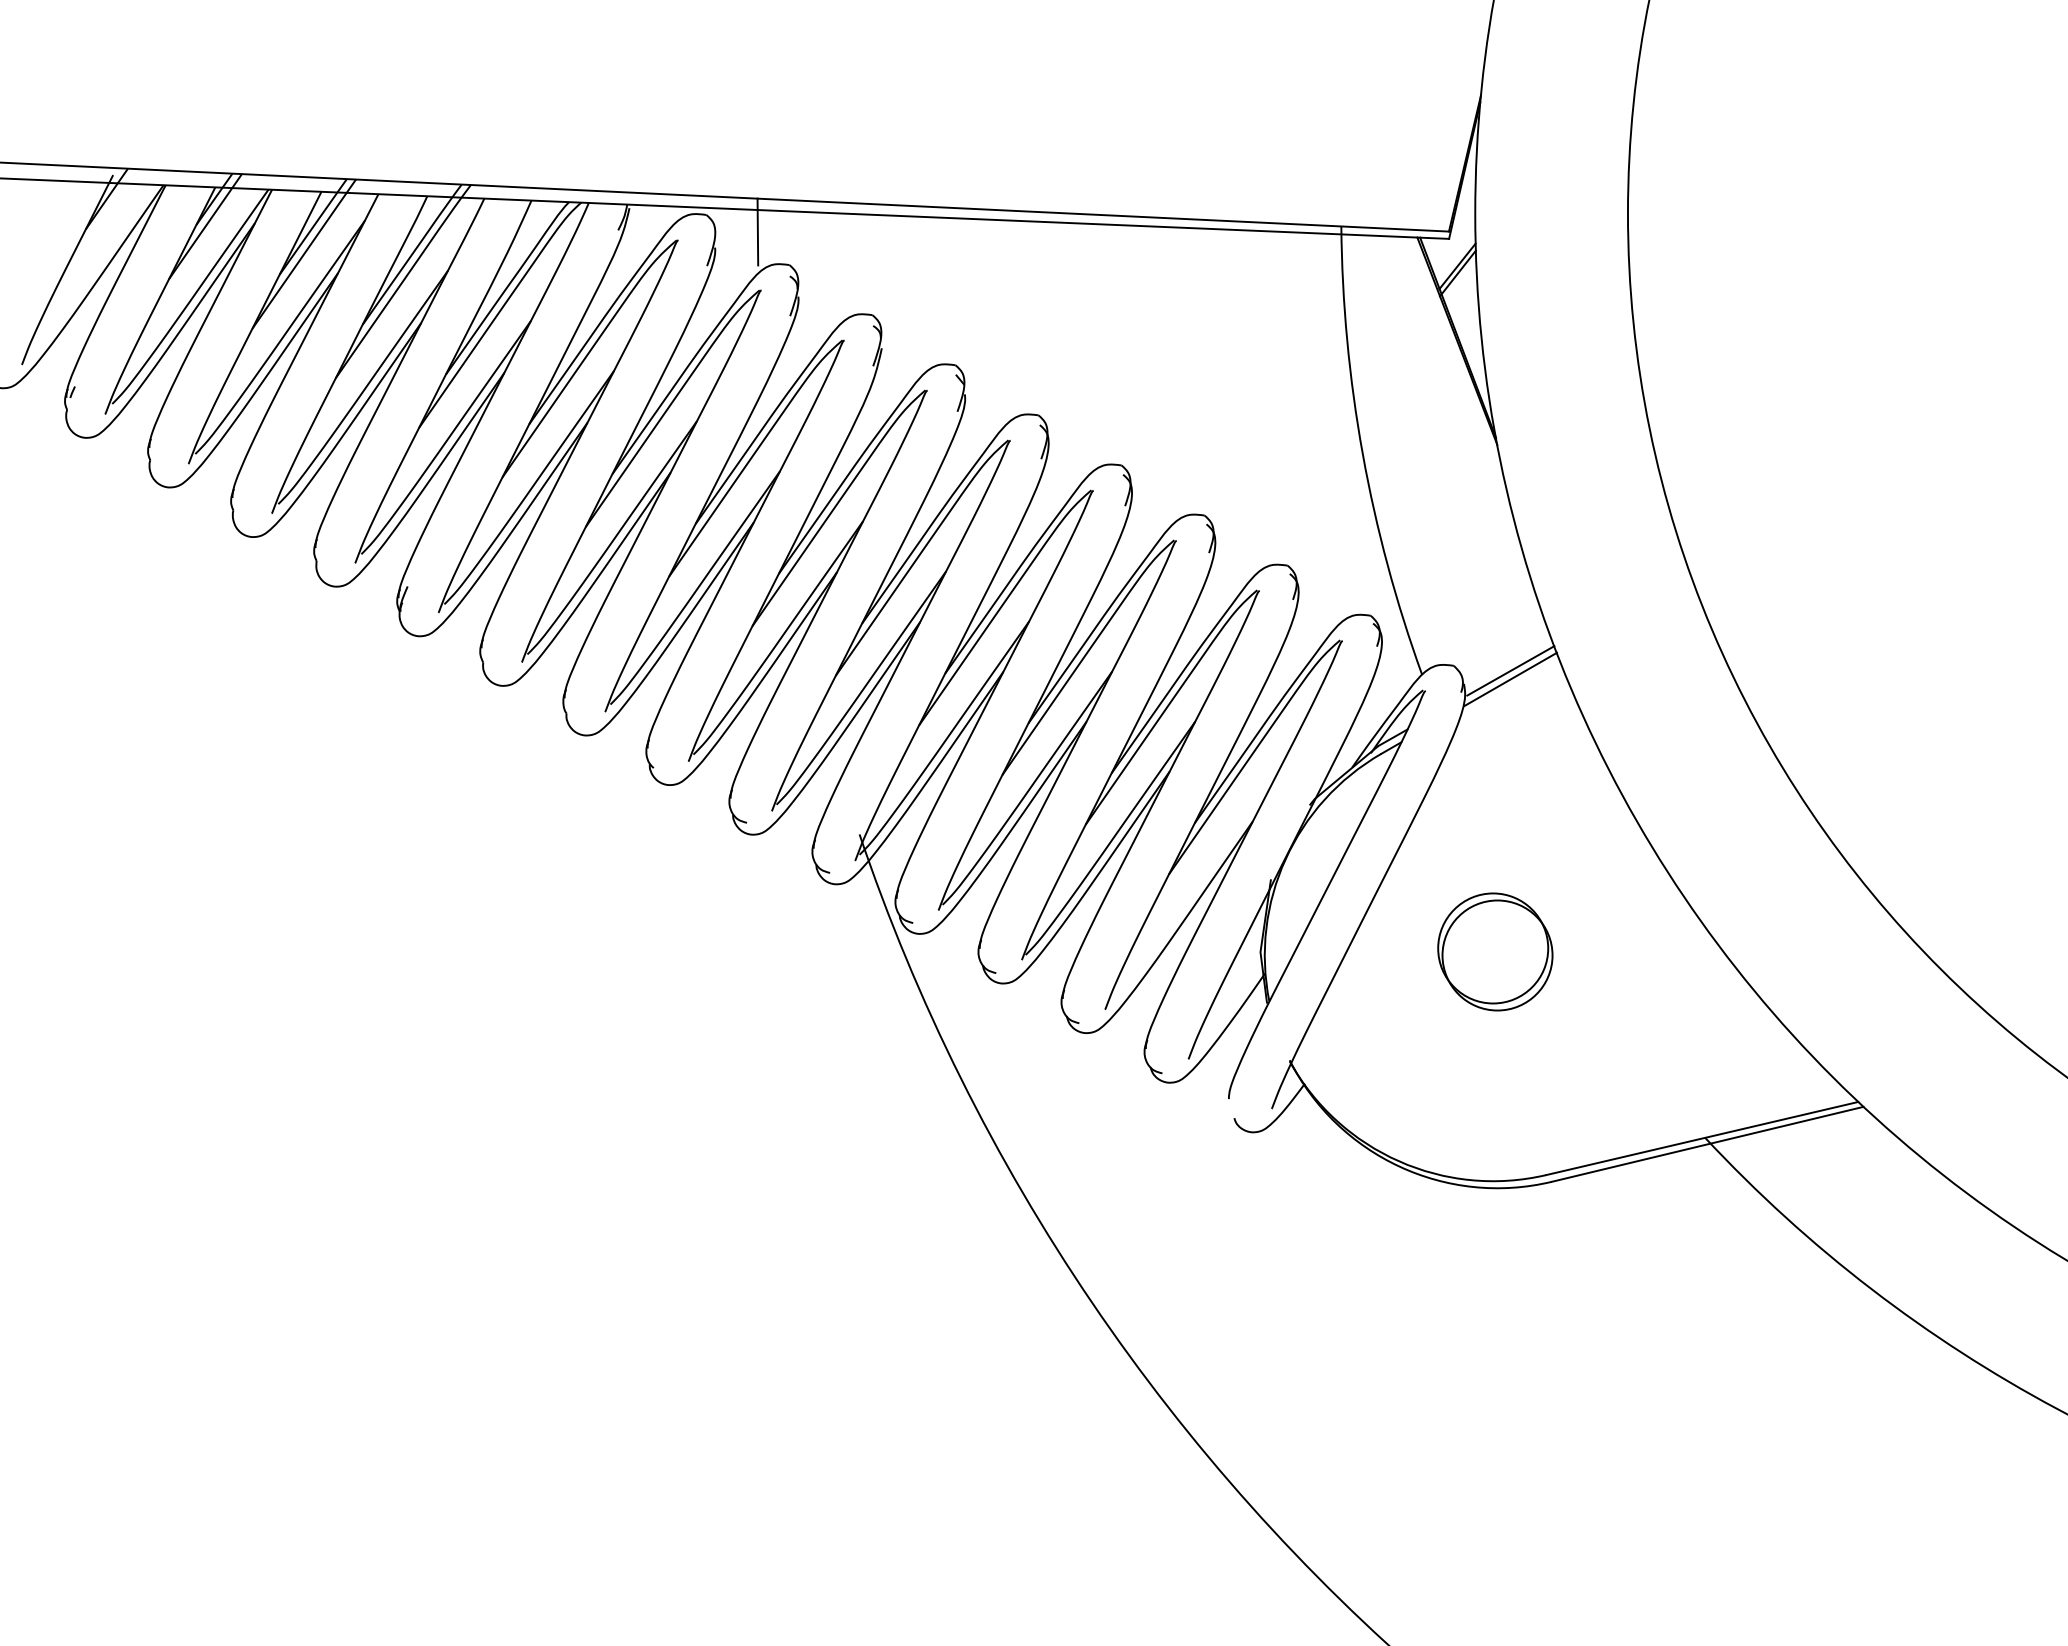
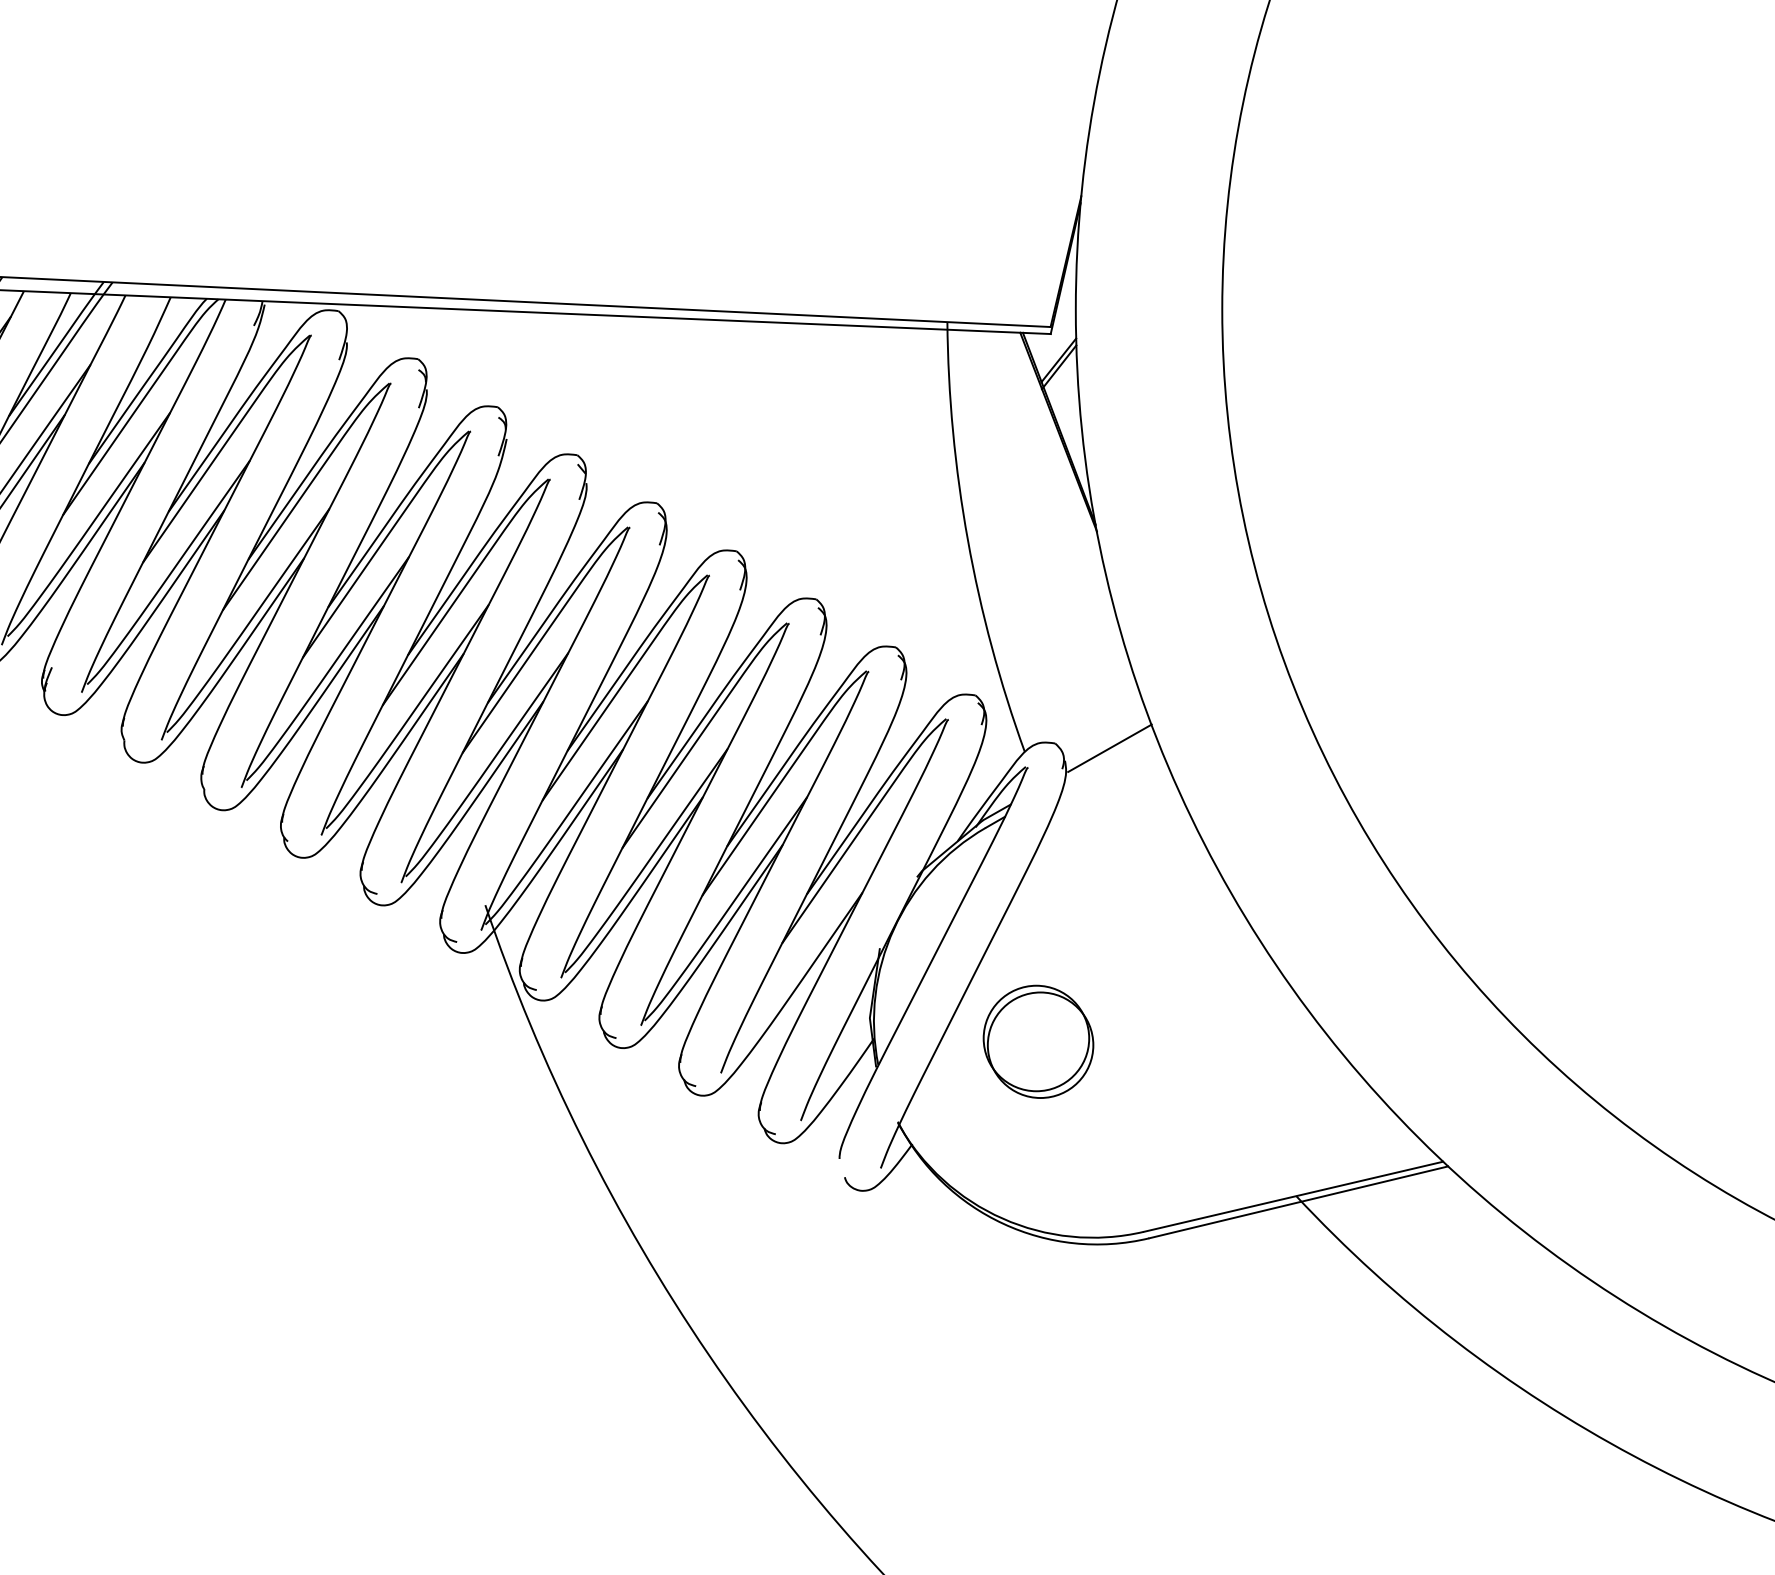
line: (757, 231) -> (387, 326), removed
line: (1510, 678) -> (1109, 755), removed
part: (1495, 951) -> (1038, 1041), moved

